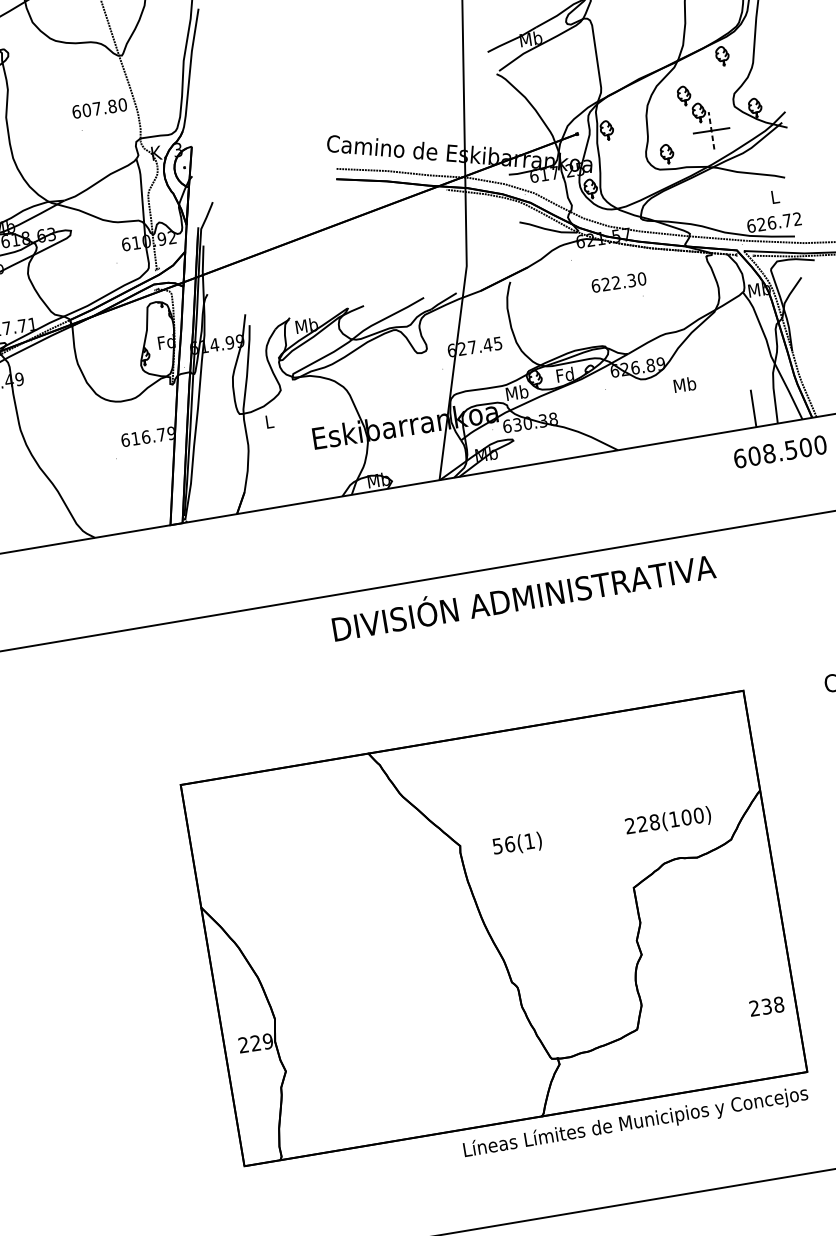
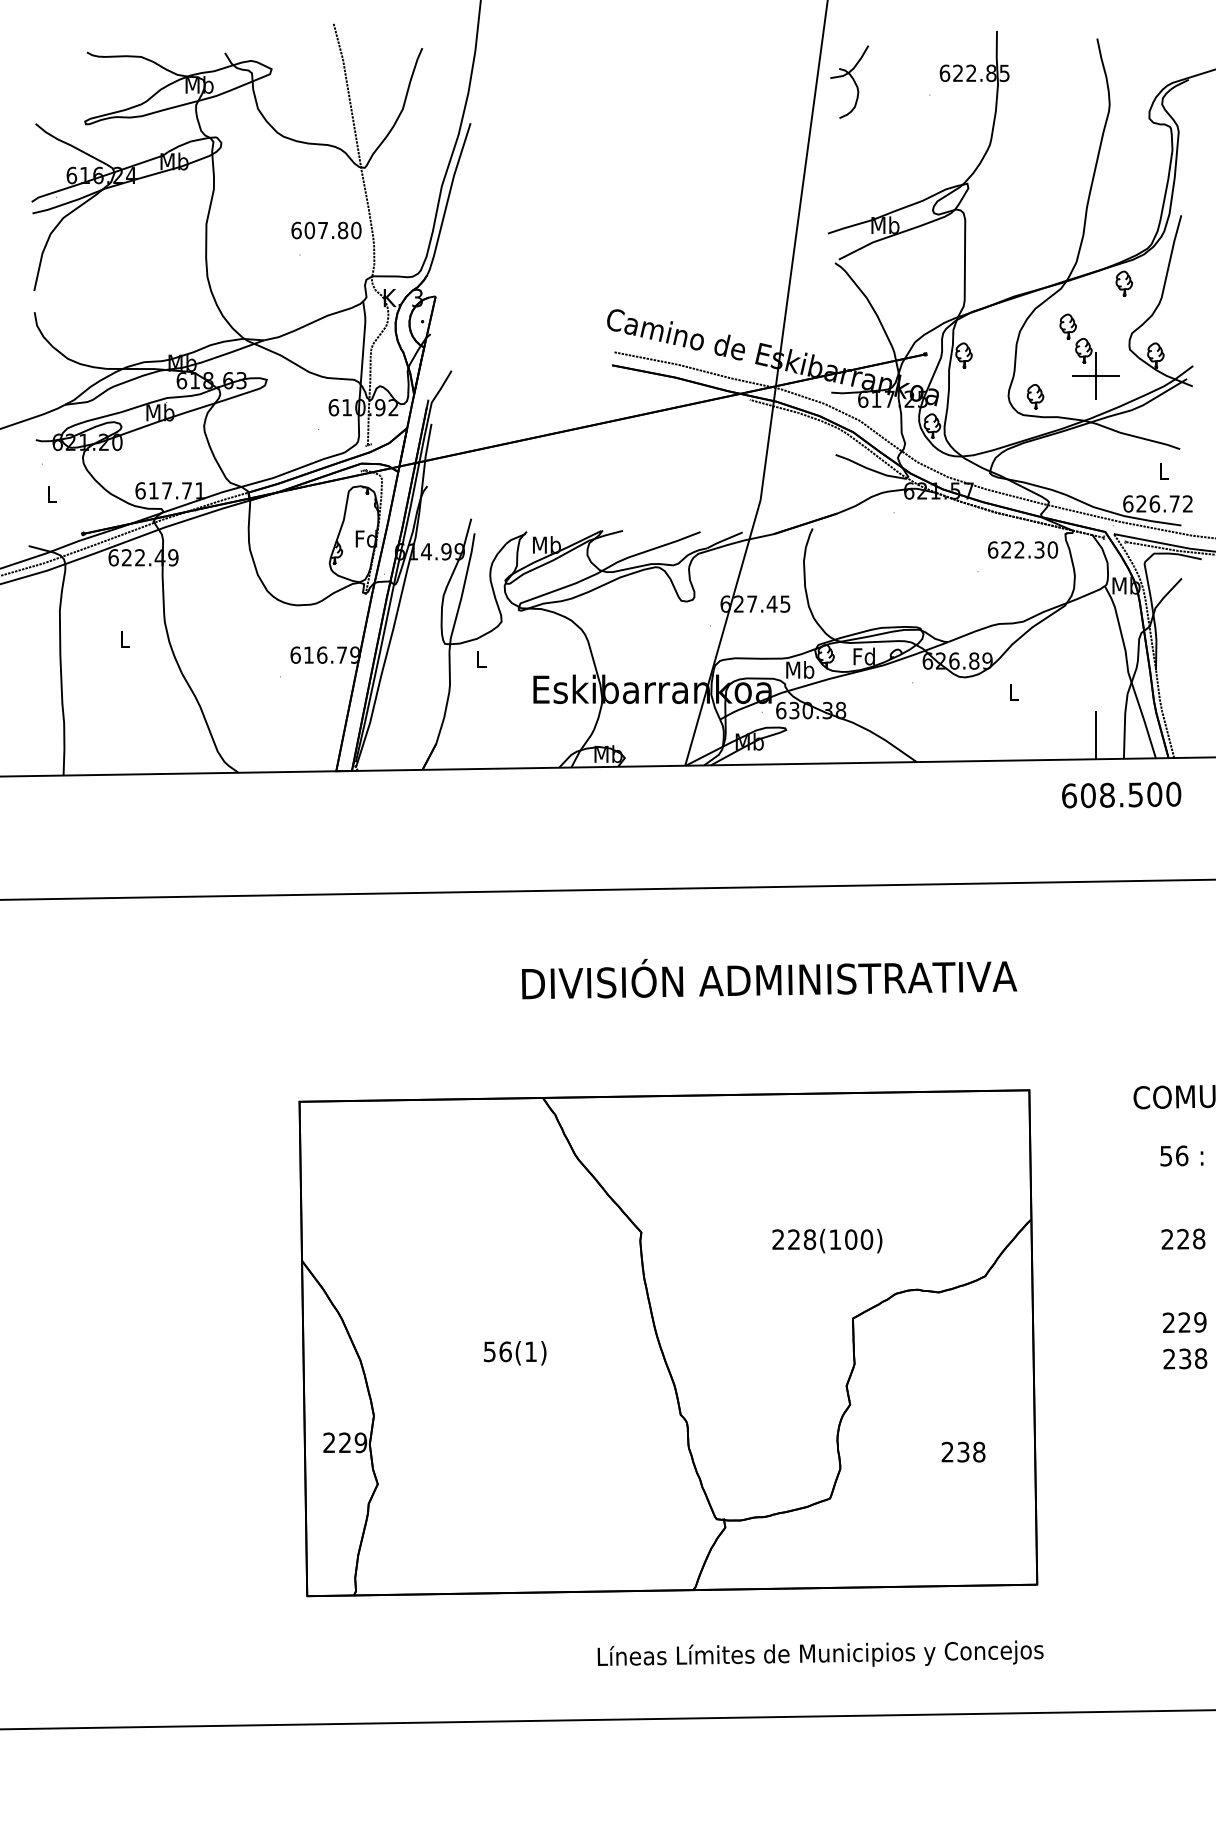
line: (711, 130) -> (1096, 375), dashed -> solid
text: (619, 282) -> (1023, 549), moved
text: (684, 384) -> (1013, 691), Mb -> L
text: (523, 596) -> (769, 978), moved
text: (668, 820) -> (827, 1240), moved
text: (517, 844) -> (515, 1353), moved
text: (766, 1006) -> (963, 1451), moved
text: (635, 1121) -> (820, 1653), moved

